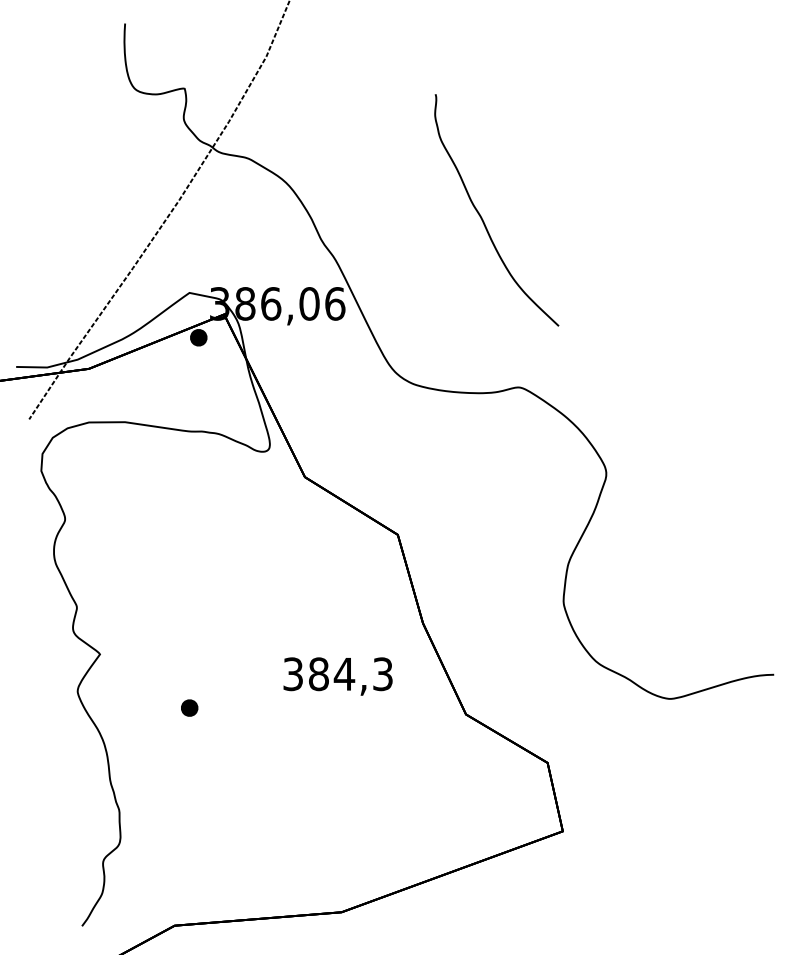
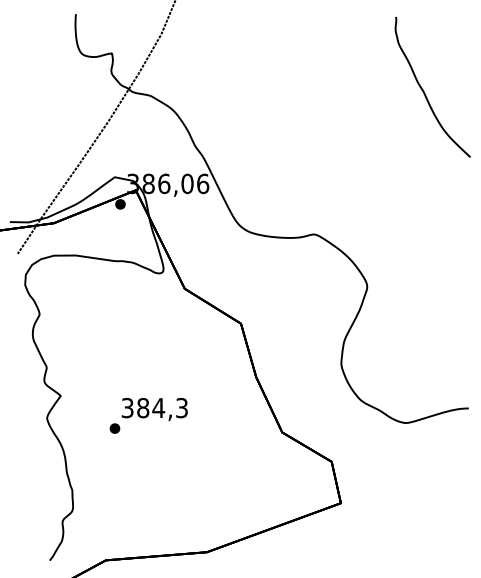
part: (482, 217) -> (424, 91), moved
text: (337, 676) -> (154, 409), moved

